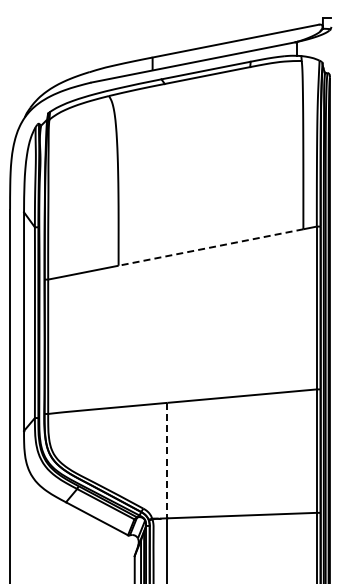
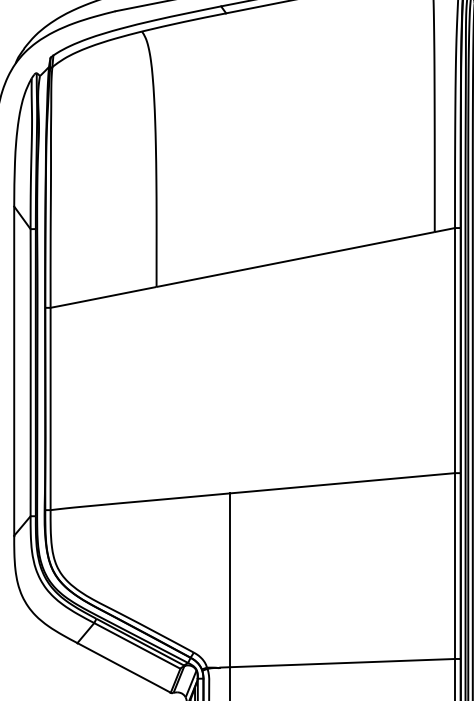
line: (210, 247) -> (294, 259), dashed -> solid
line: (167, 460) -> (230, 580), dashed -> solid

